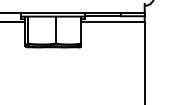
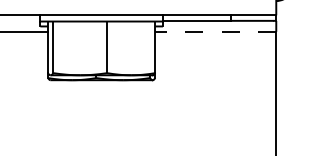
line: (113, 21) -> (216, 30), solid -> dashed

